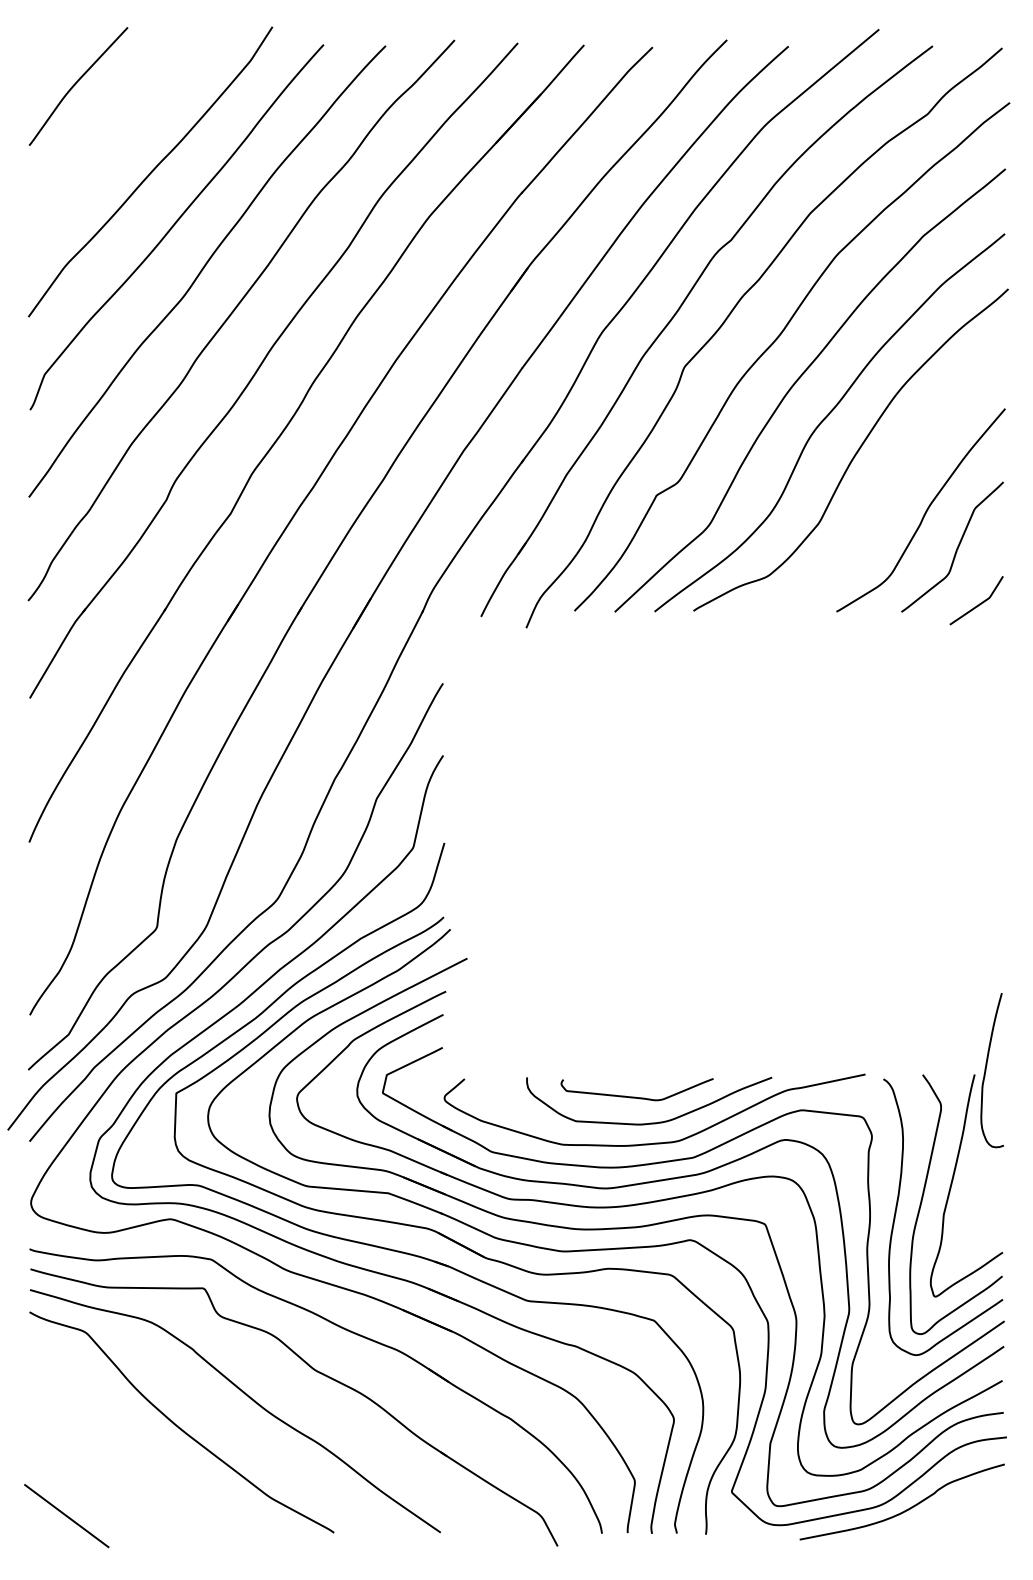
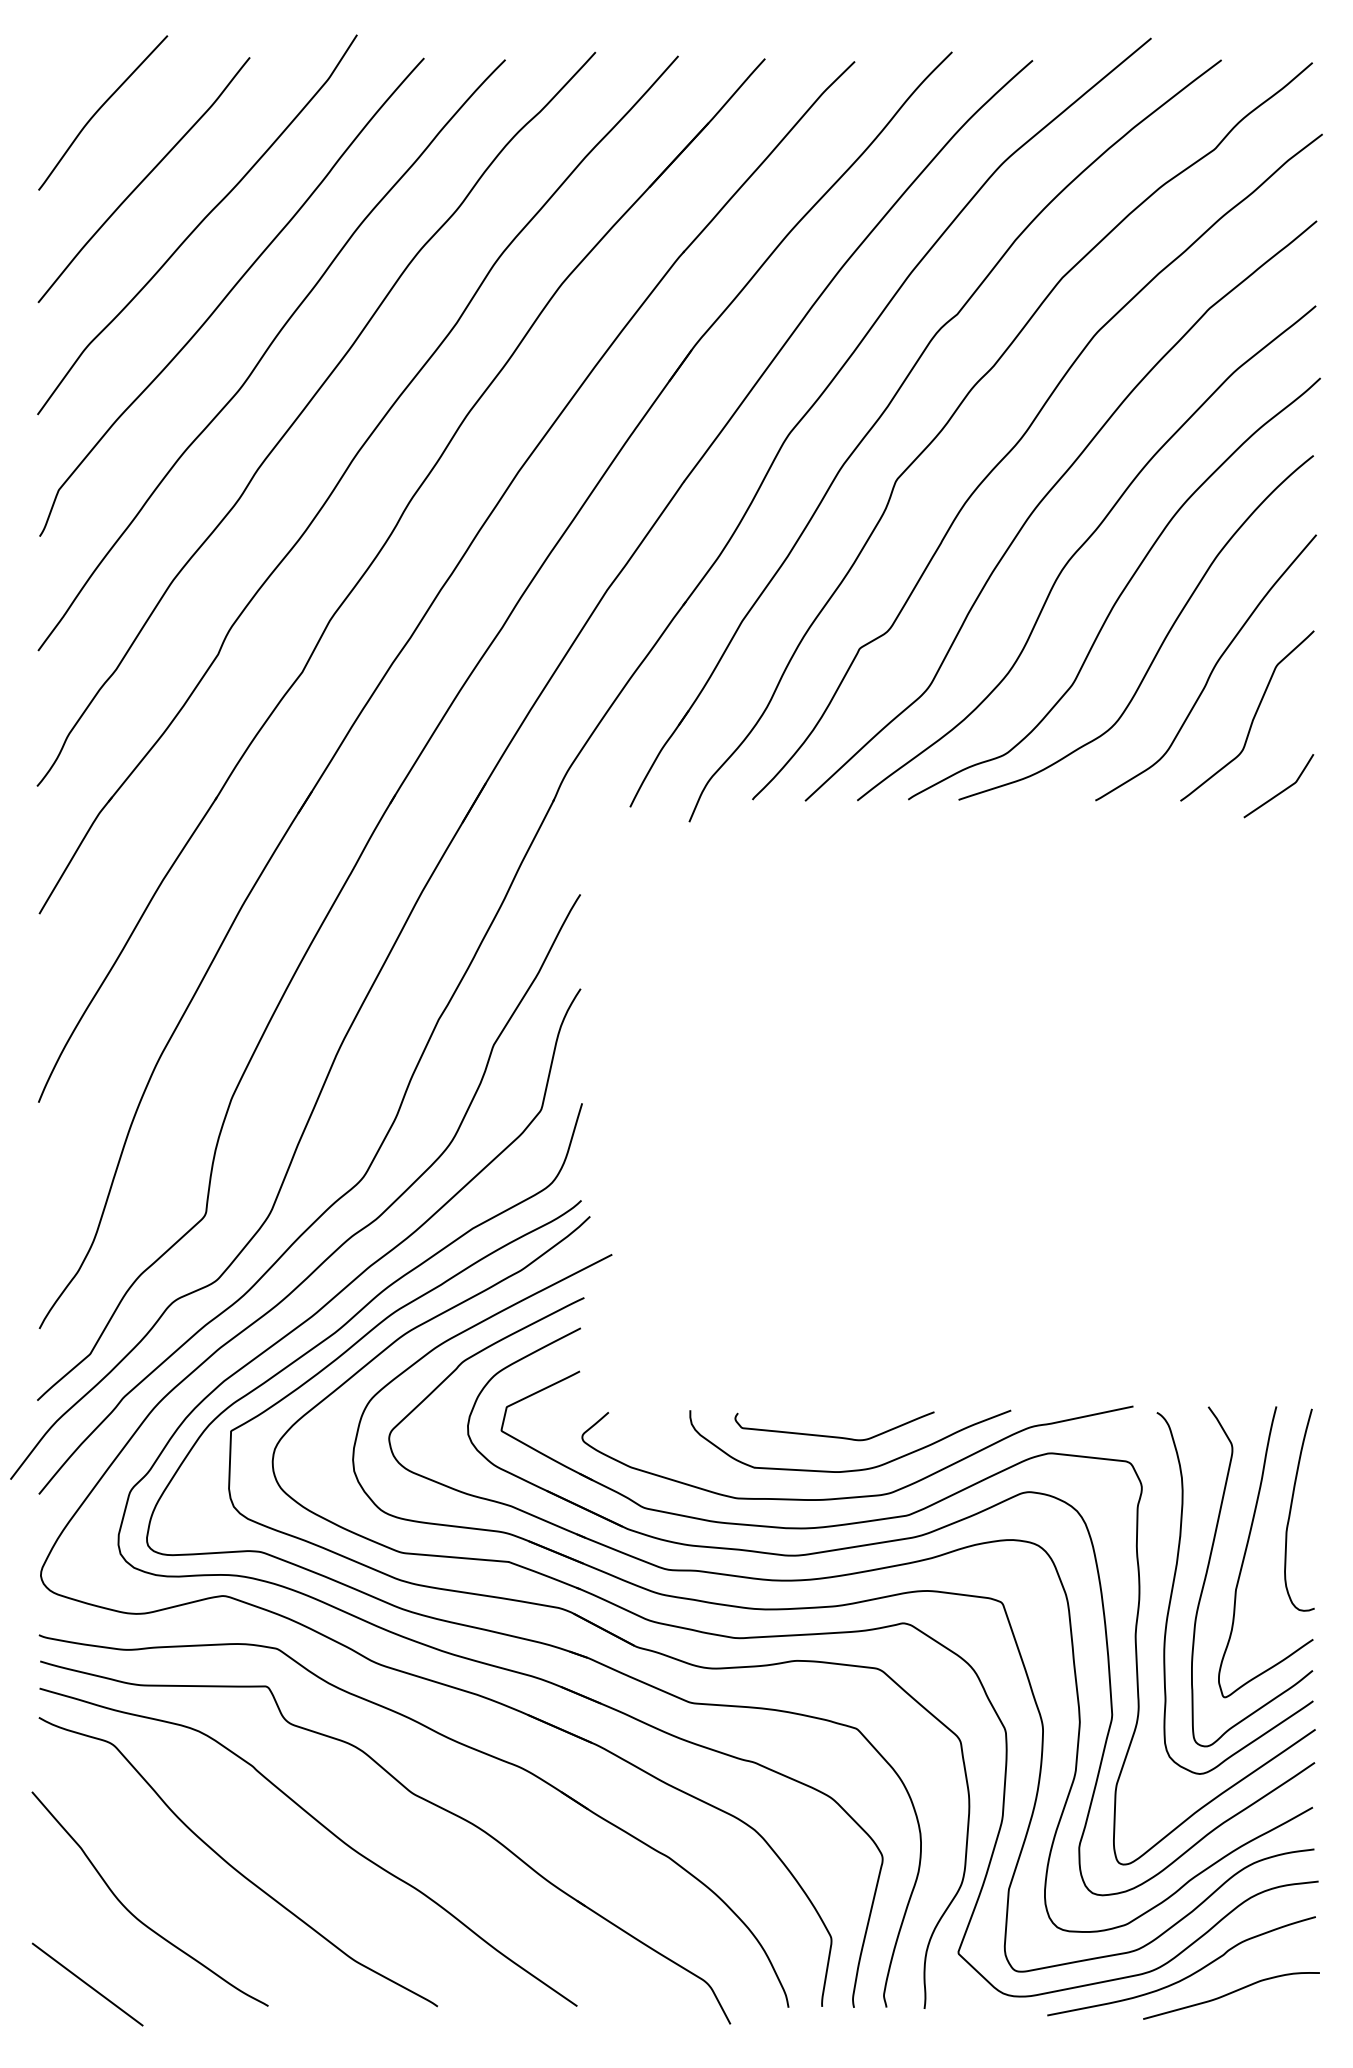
curve: (109, 138) -> (143, 180), added
curve: (886, 492) -> (1160, 644), added
curve: (986, 1069) -> (1291, 1509), moved
curve: (104, 1464) -> (136, 1916), added
curve: (939, 1523) -> (1230, 1994), added

